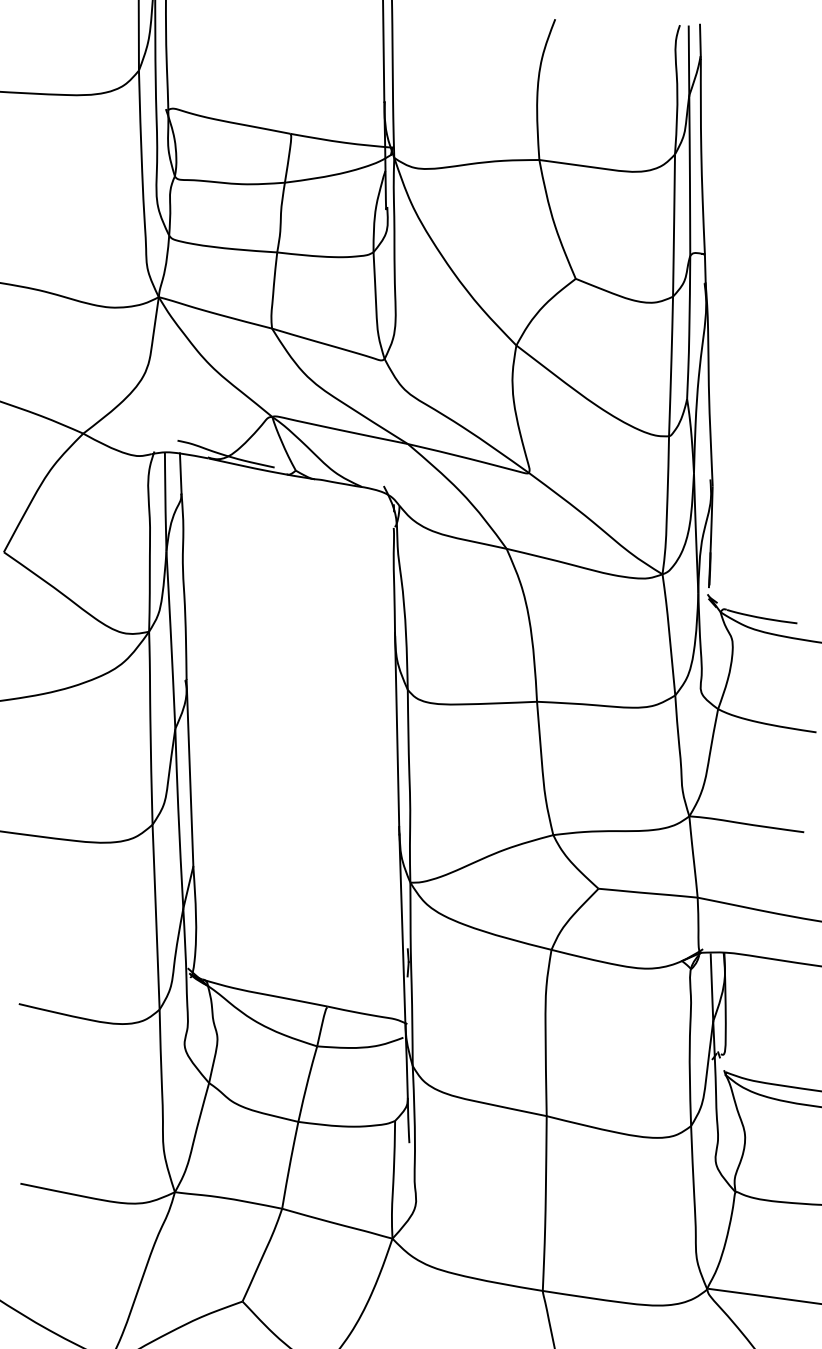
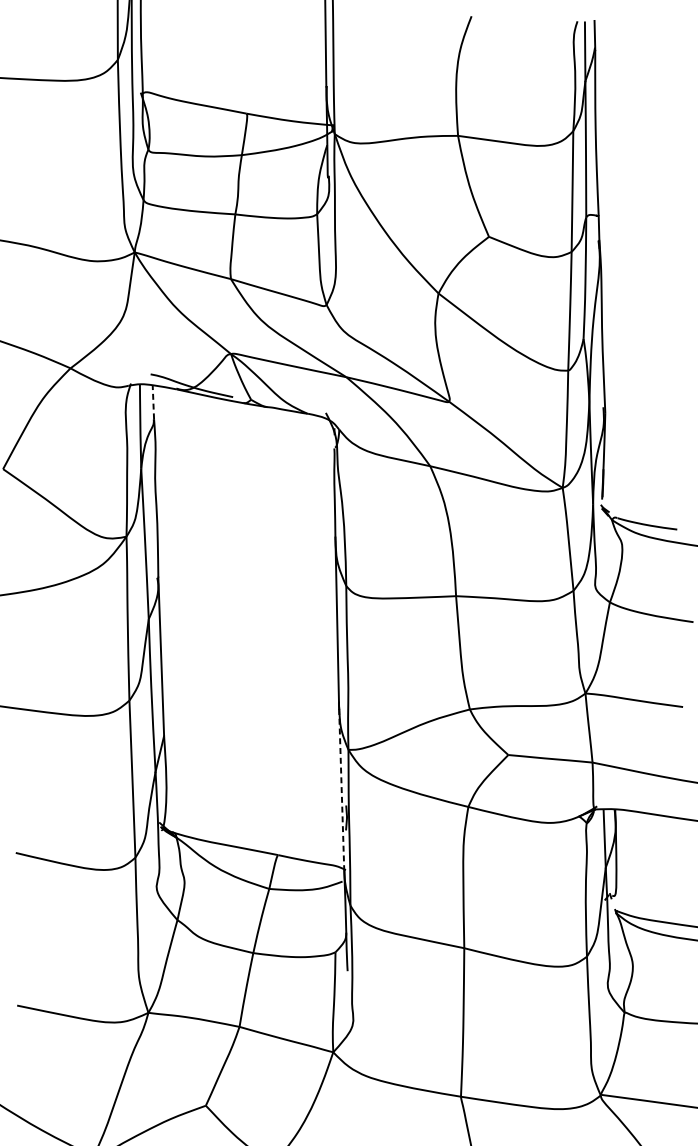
line: (180, 473) -> (153, 402), solid -> dashed
line: (402, 929) -> (341, 789), solid -> dashed

